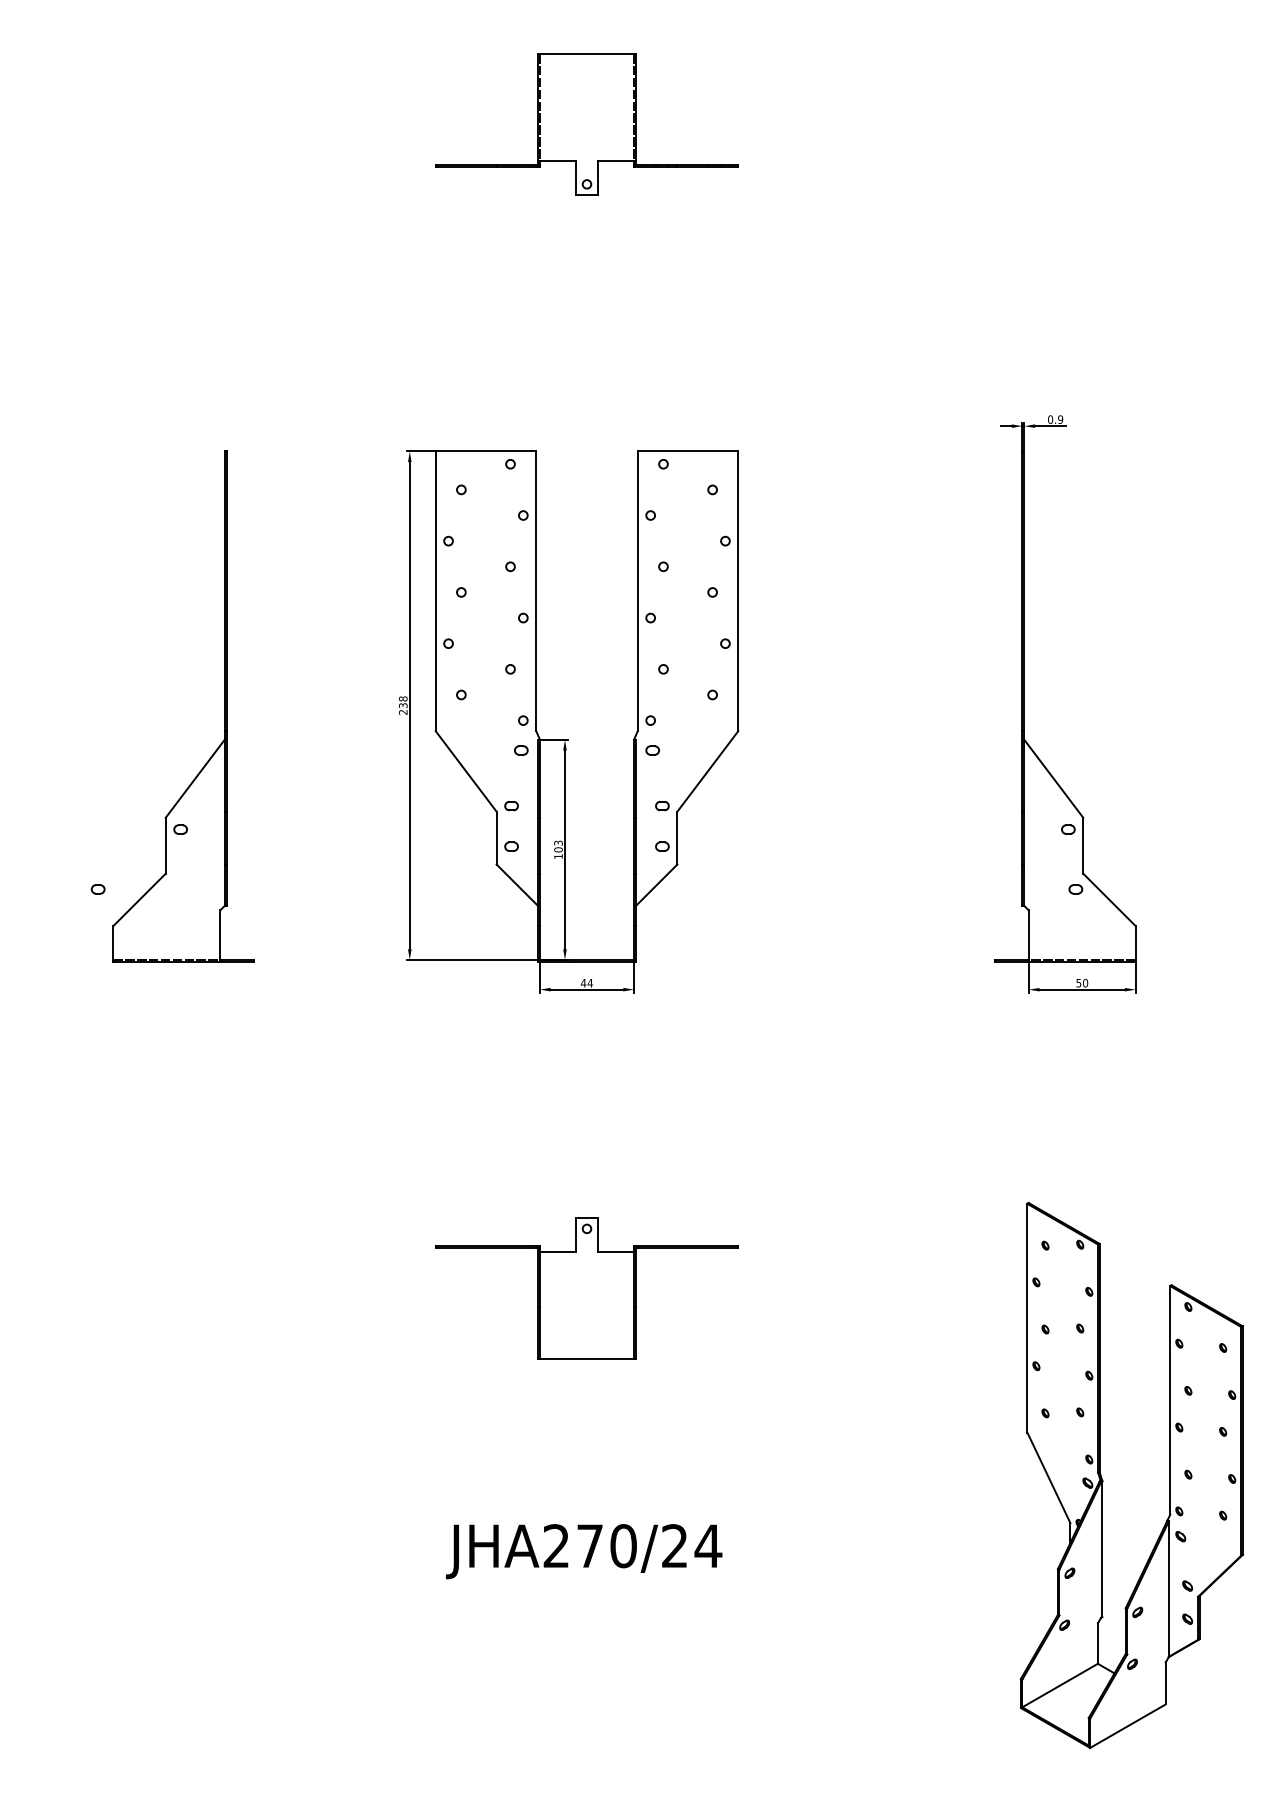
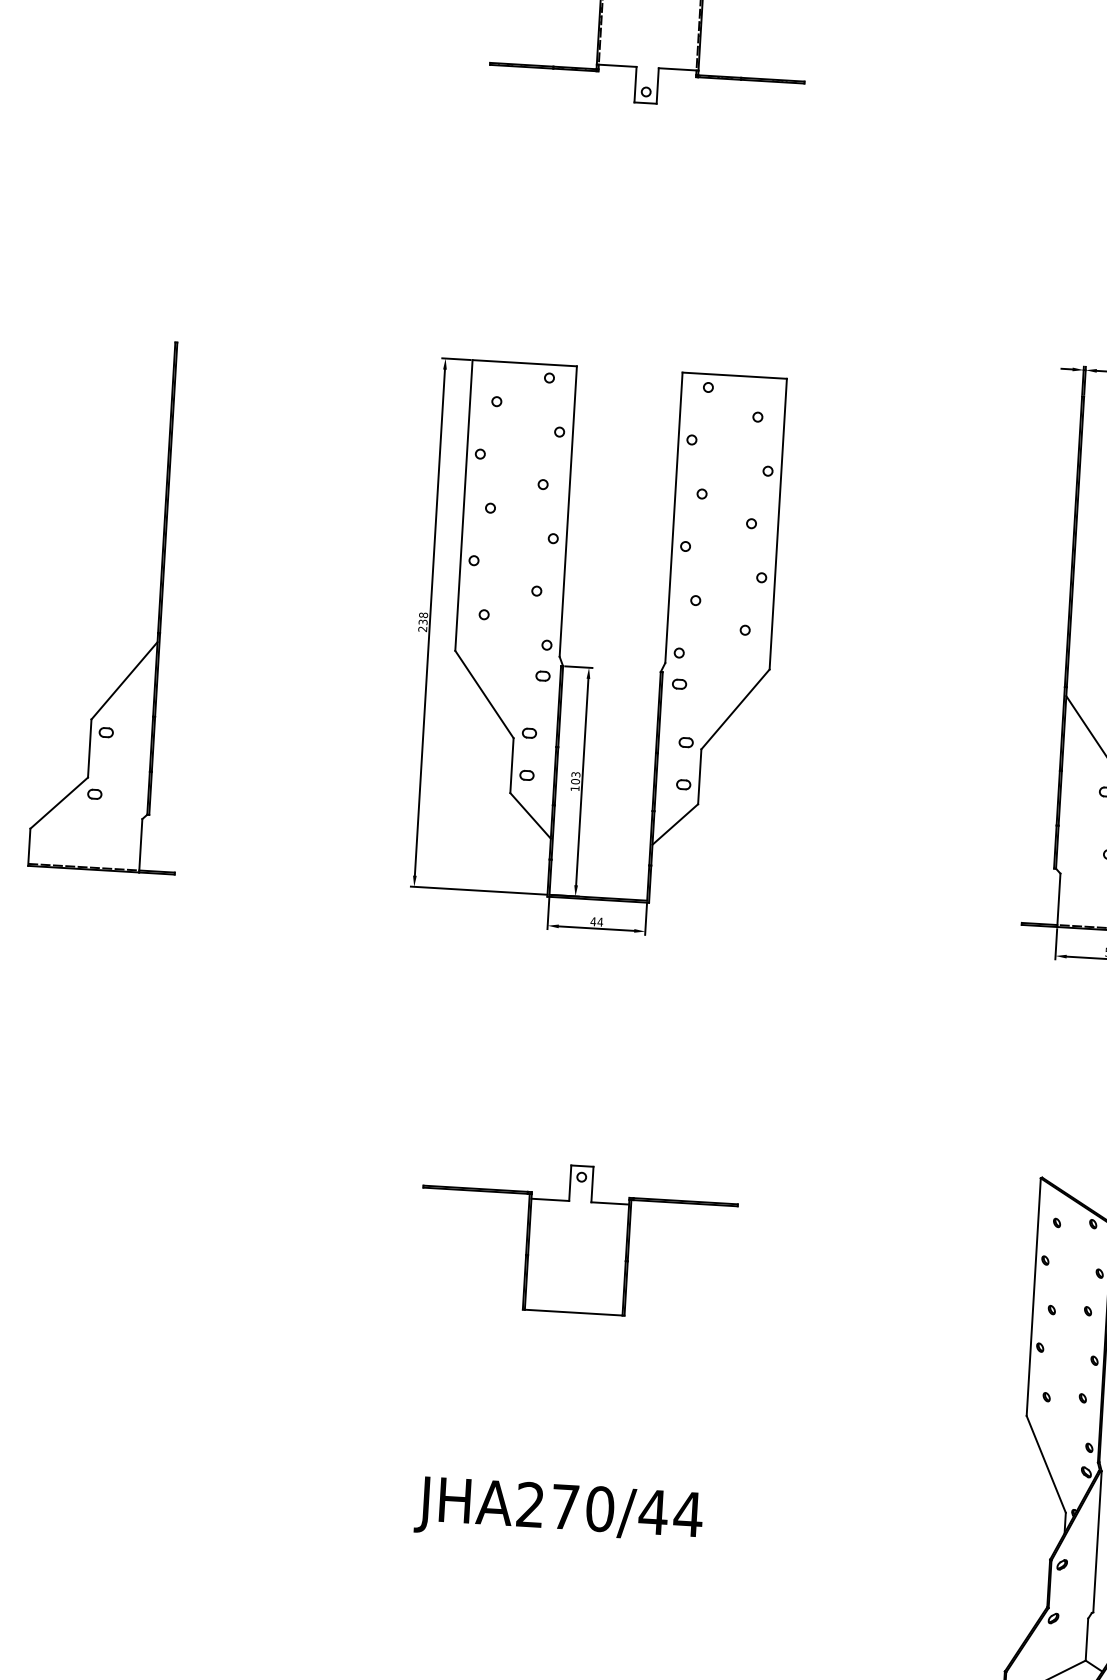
part: (224, 706) -> (159, 607), moved
text: (674, 1545) -> (653, 1511), JHA270/24 -> JHA270/44

